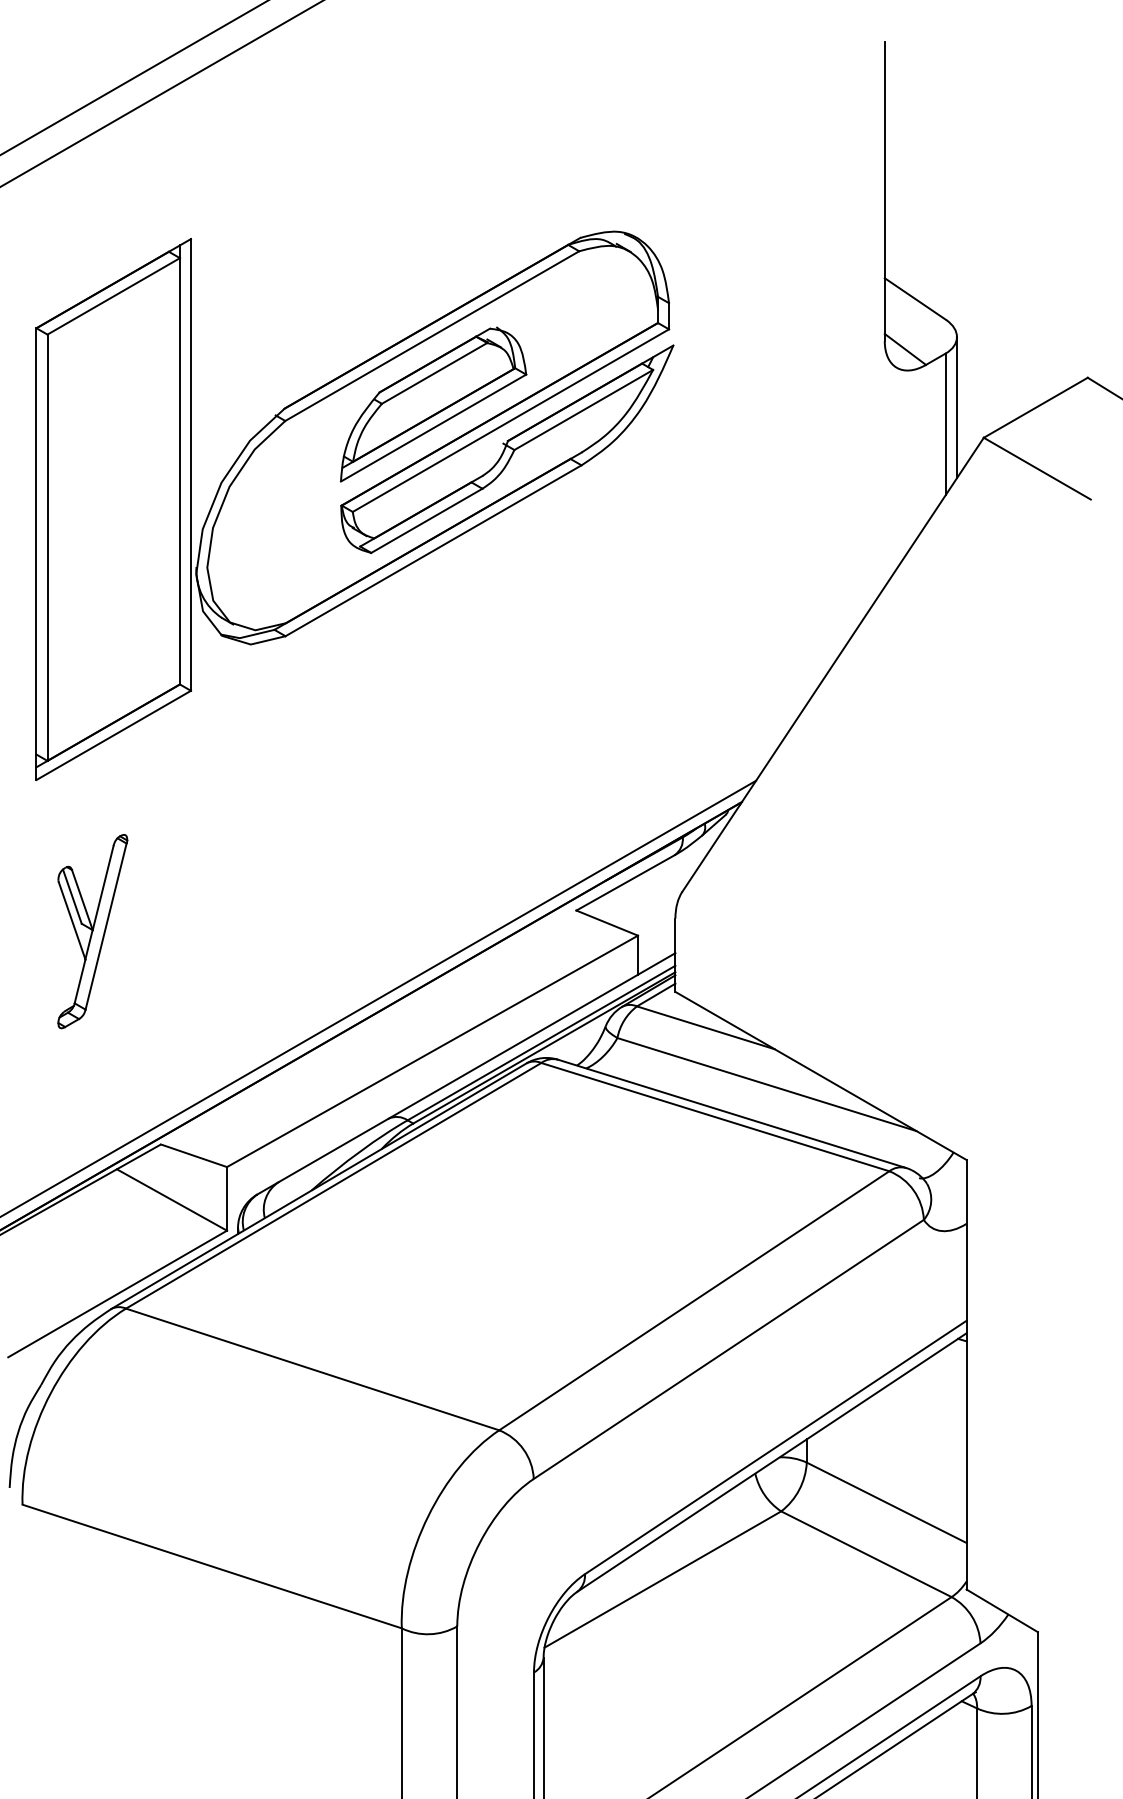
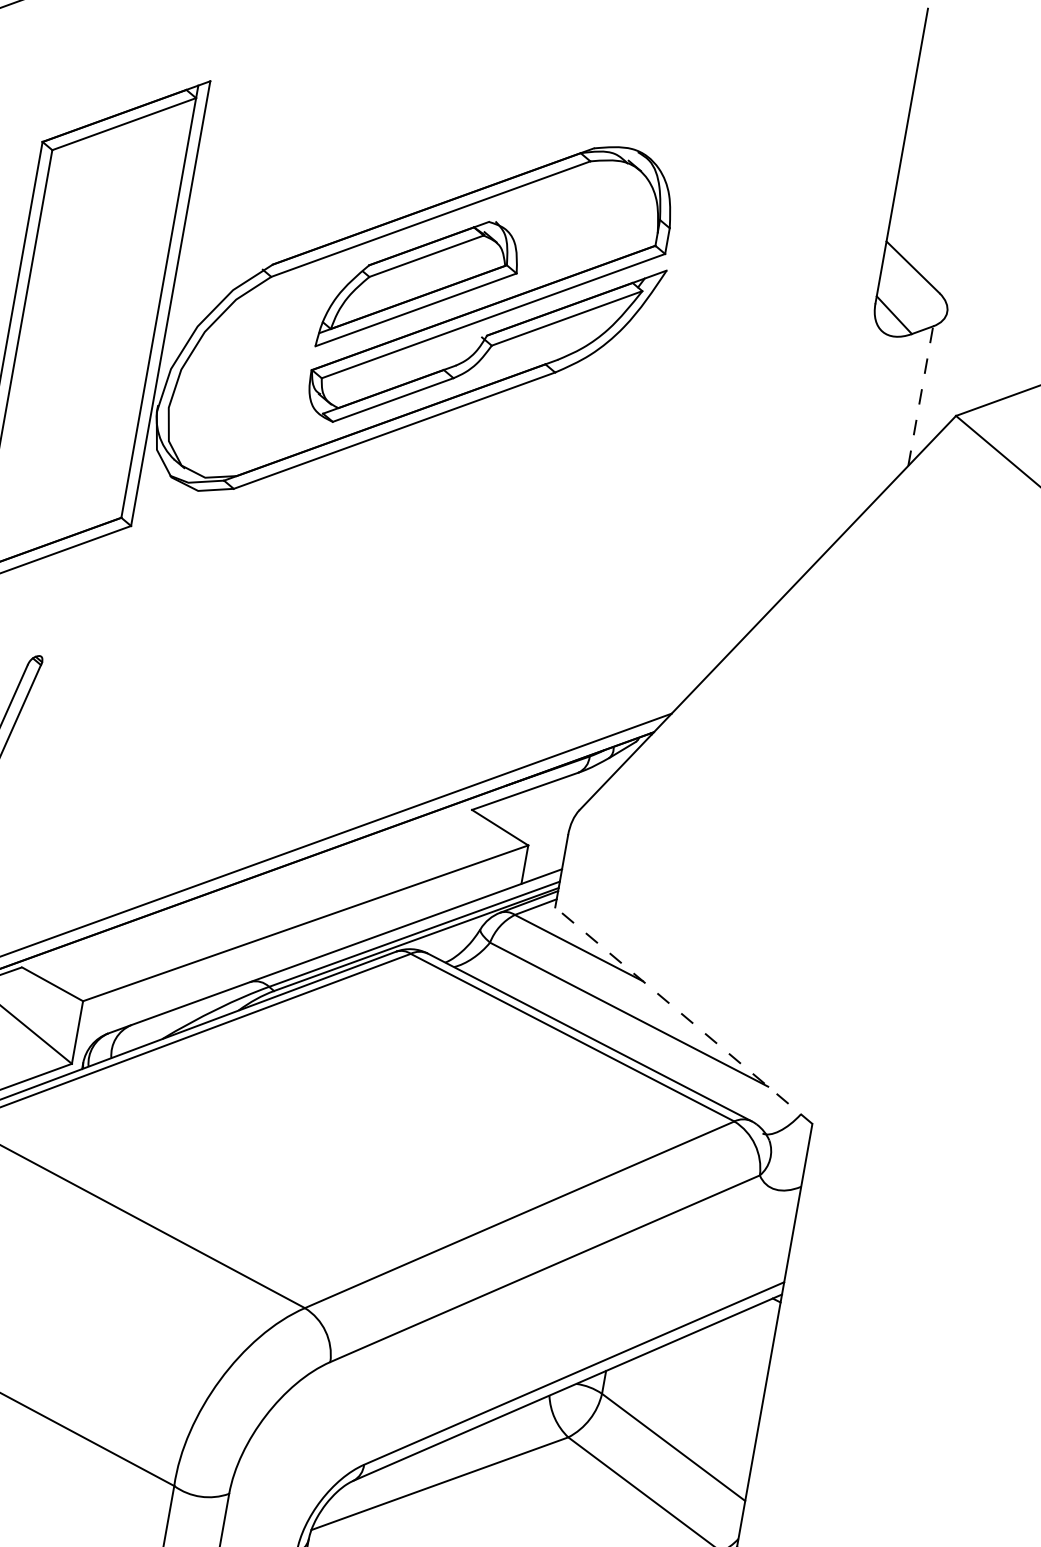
line: (957, 407) -> (935, 381), removed
line: (945, 424) -> (920, 396), solid -> dashed
line: (820, 1075) -> (683, 1015), solid -> dashed

